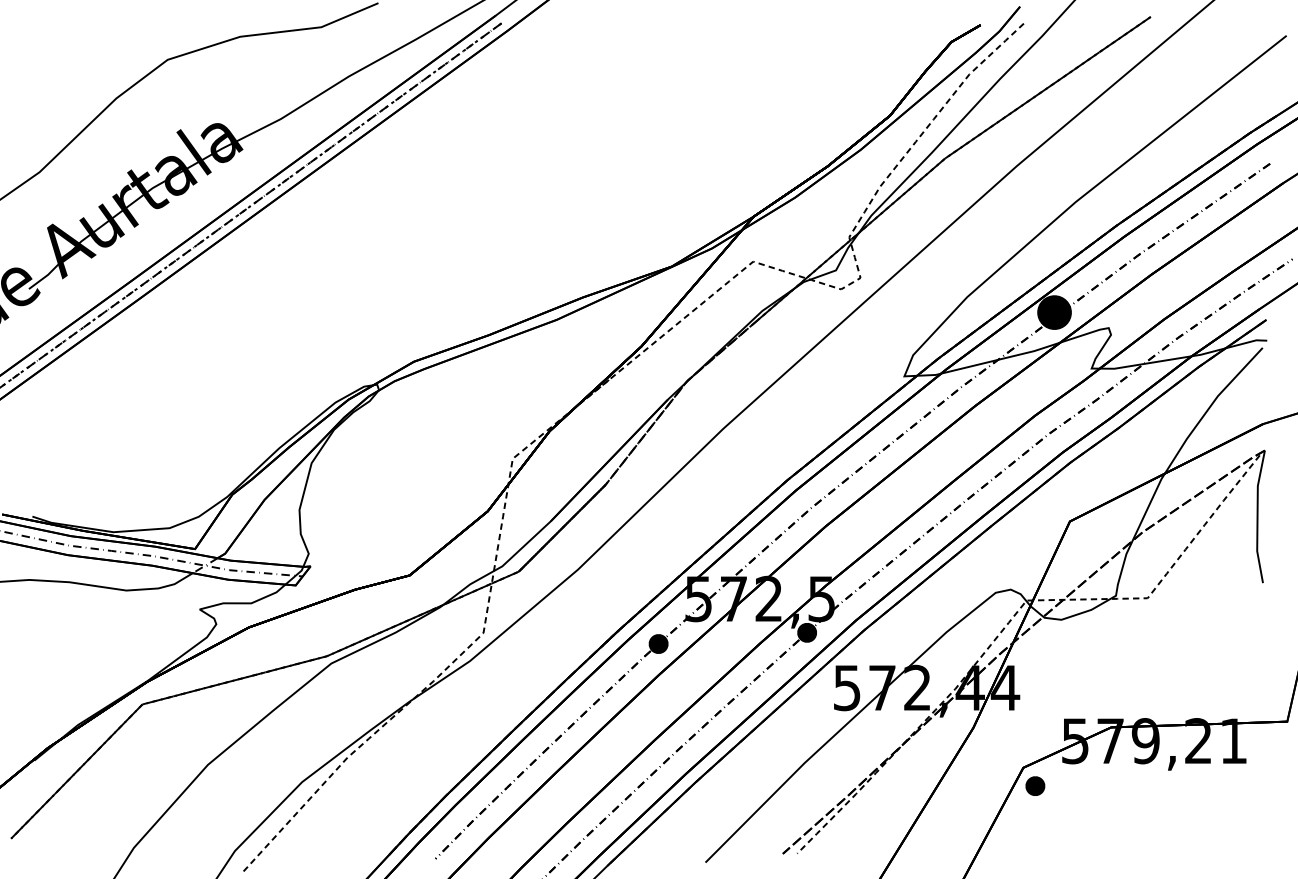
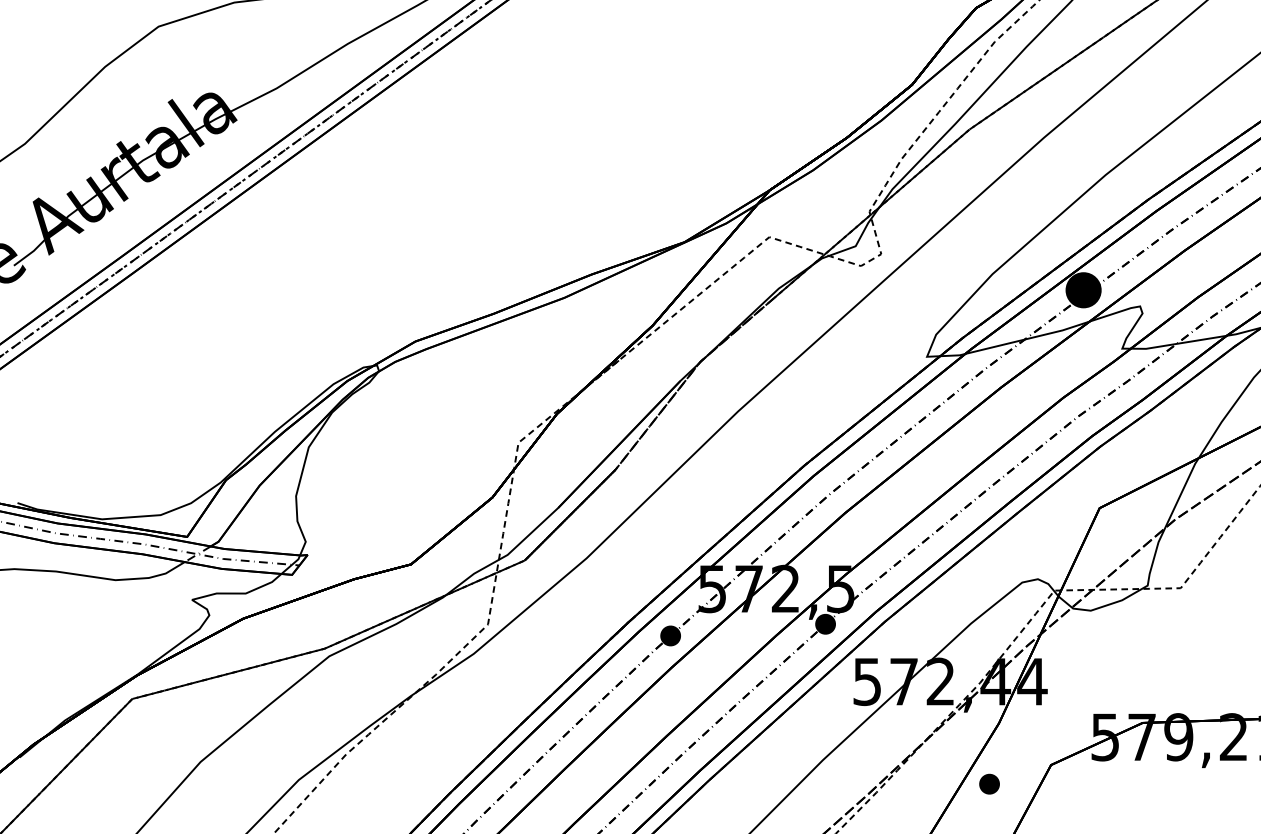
part: (1035, 785) -> (989, 783), moved

